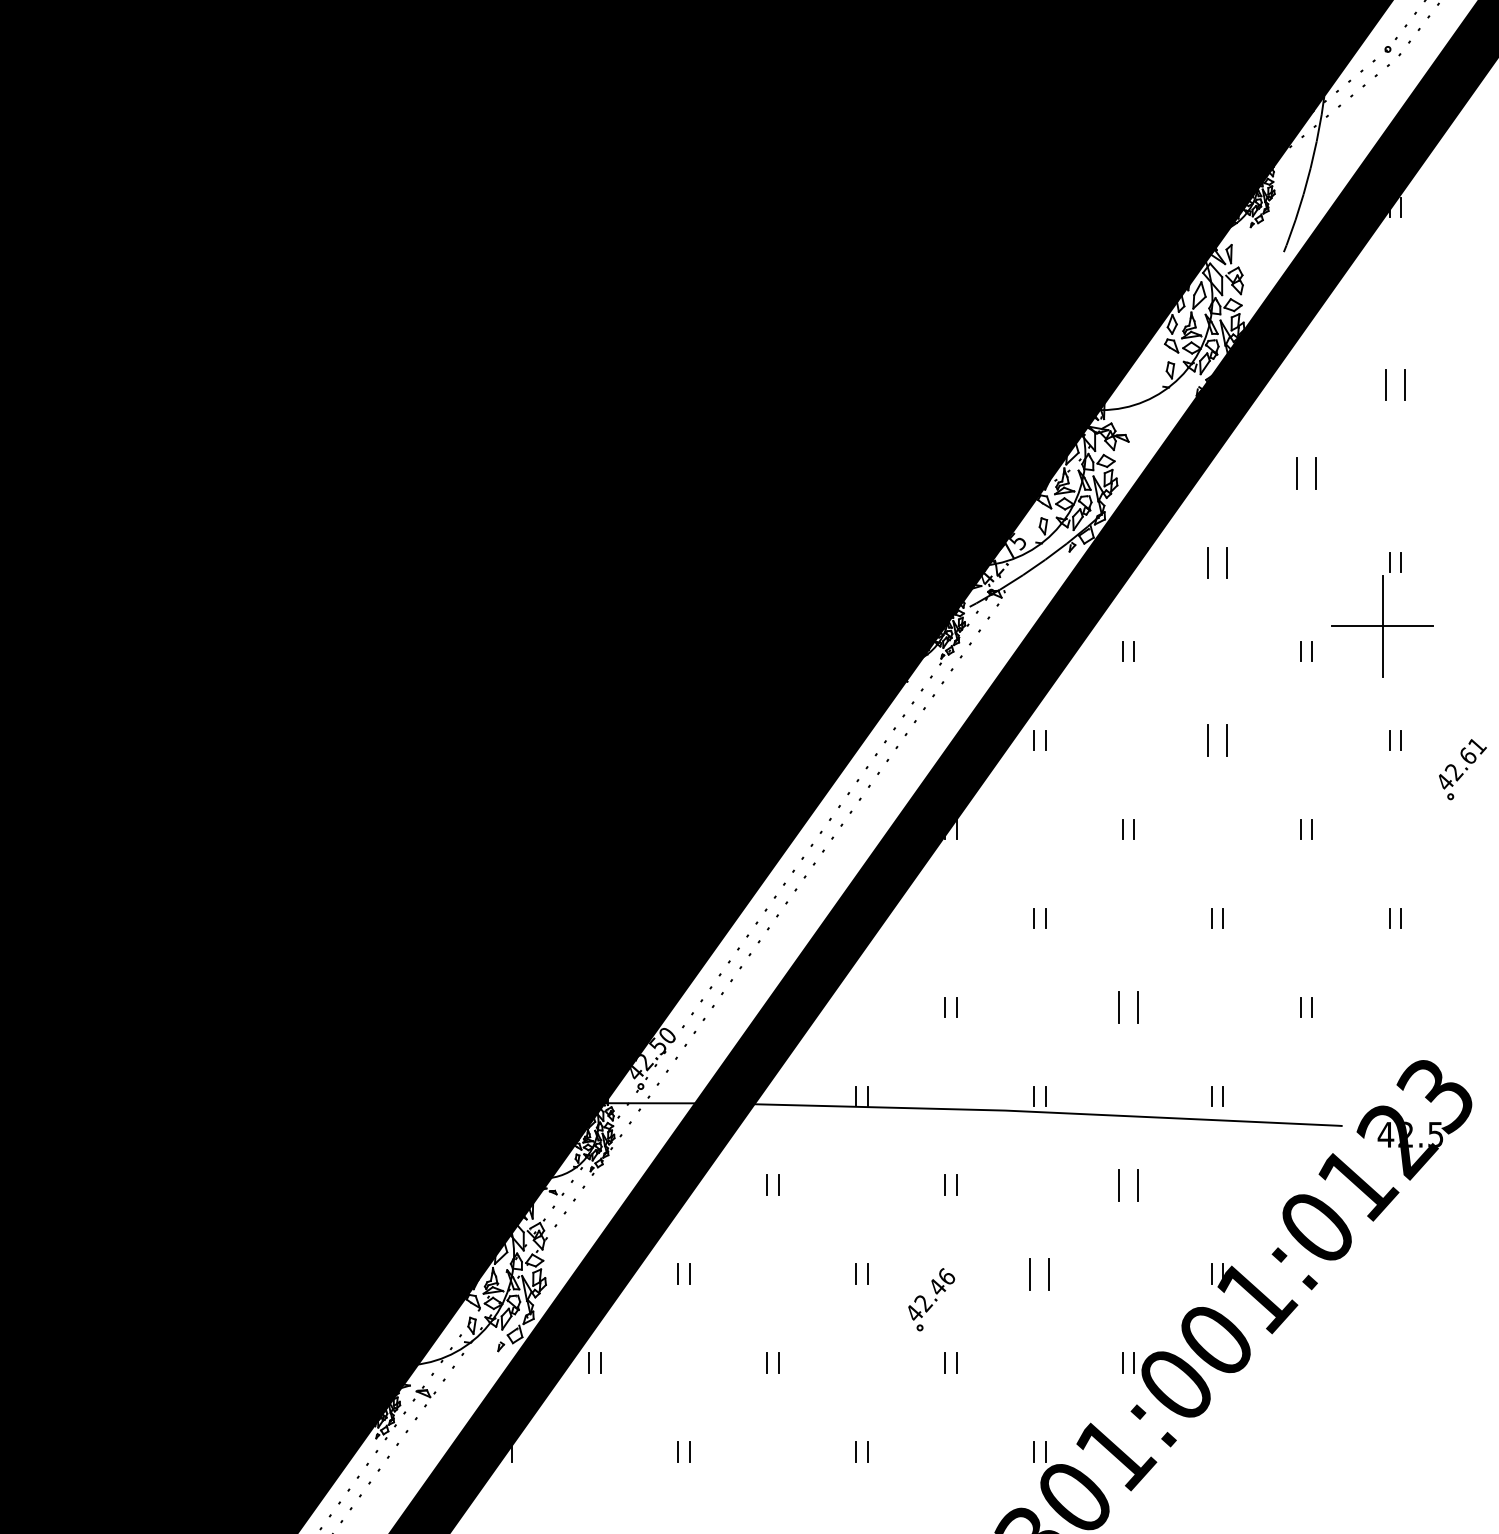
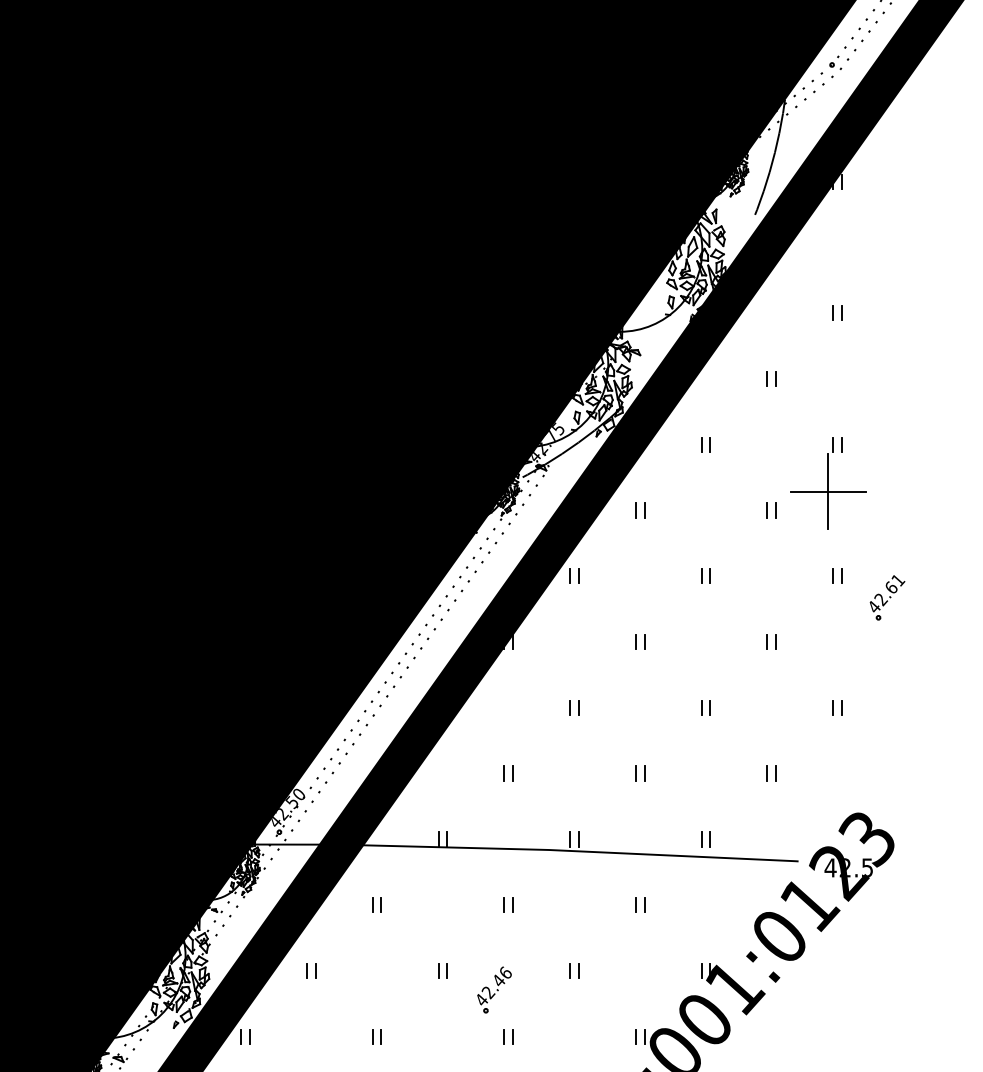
part: (1395, 384) -> (837, 312), size x0.62
part: (1306, 473) -> (771, 378), size x0.62
part: (1217, 562) -> (705, 444), size x0.62
part: (1217, 740) -> (705, 576), size x0.62
part: (1128, 1007) -> (640, 773), size x0.62
part: (1128, 1184) -> (640, 904), size x0.62
part: (1039, 1273) -> (574, 970), size x0.62

